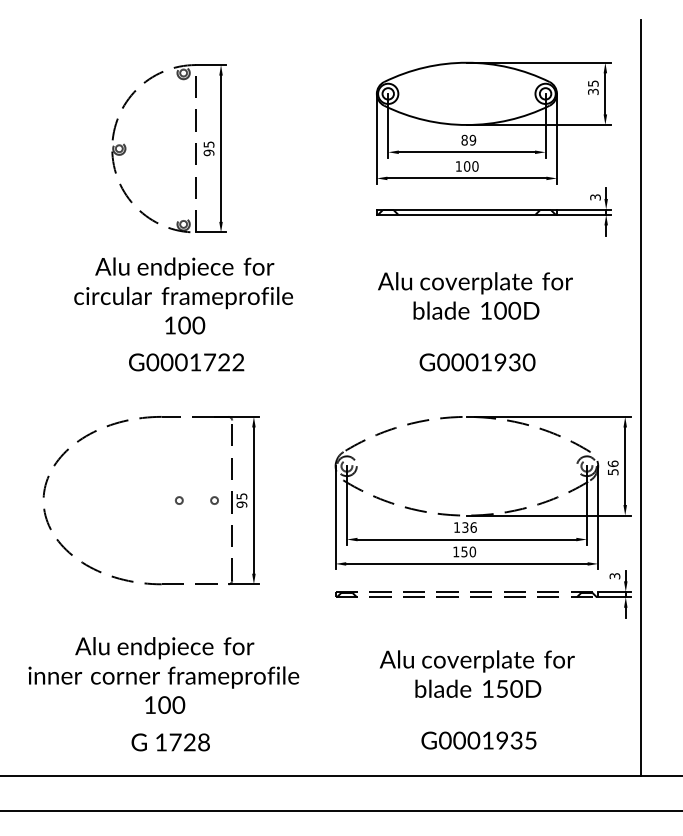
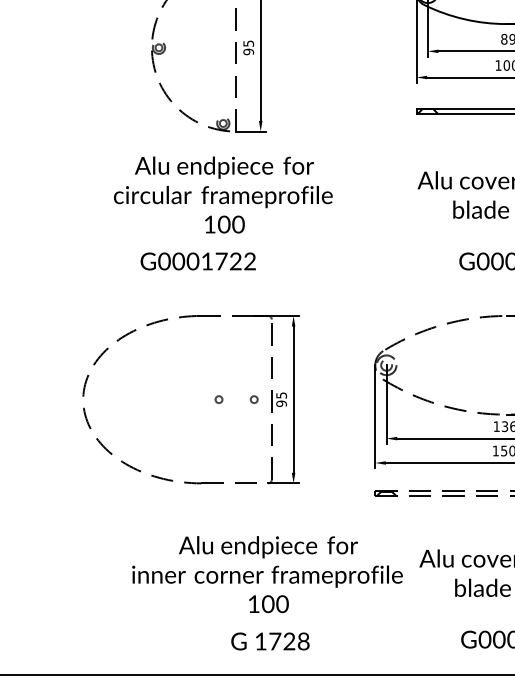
text: (186, 362) -> (198, 261), moved
text: (163, 675) -> (267, 574), moved
text: (170, 742) -> (270, 641), moved

